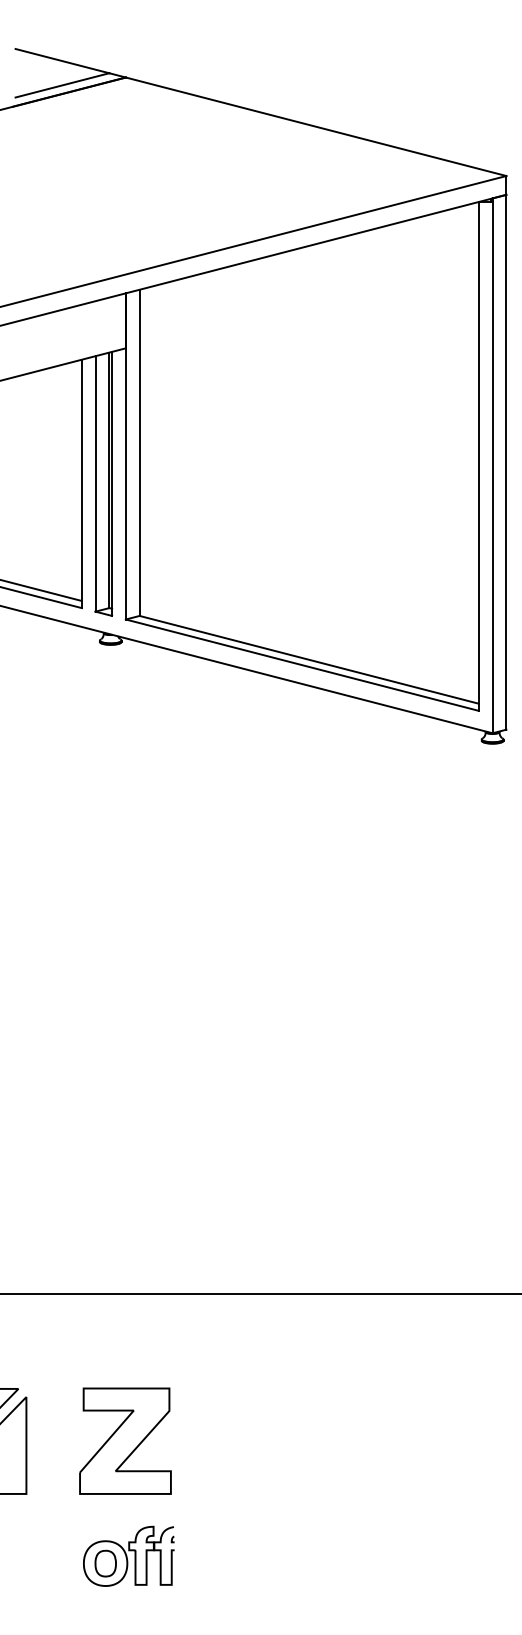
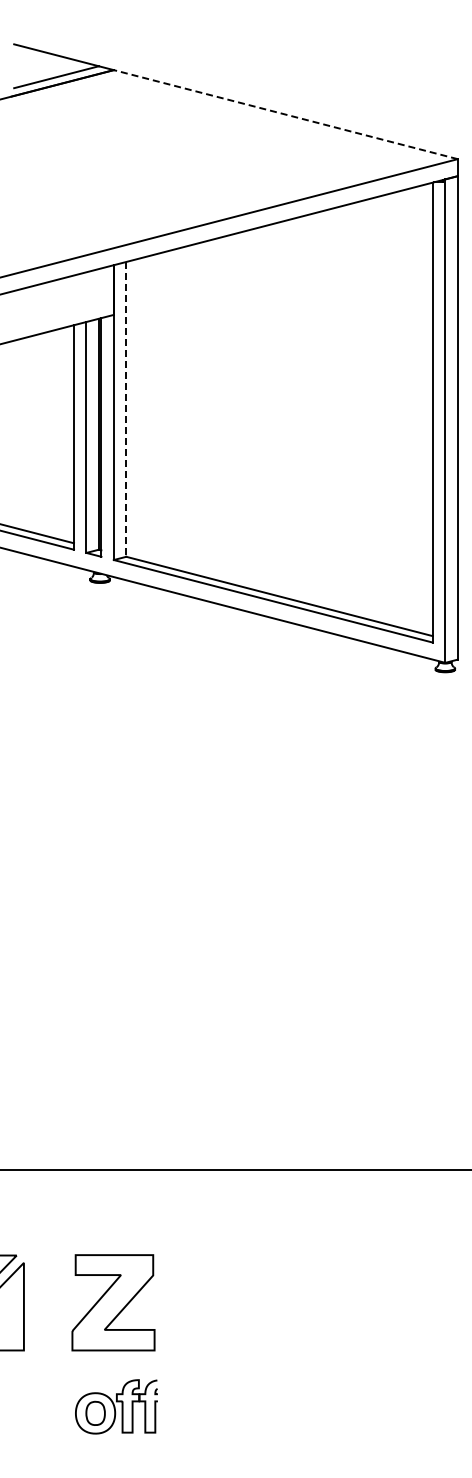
line: (315, 126) -> (285, 114), solid -> dashed
line: (139, 452) -> (126, 409), solid -> dashed

